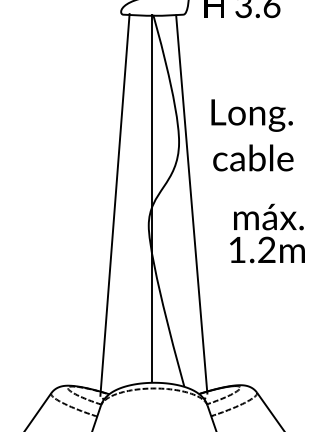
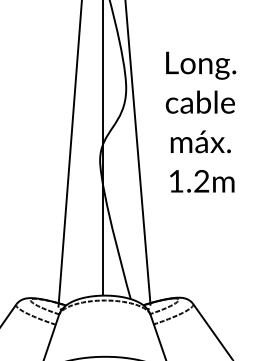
text: (251, 115) -> (200, 65), moved
text: (253, 157) -> (200, 101), moved
text: (268, 216) -> (200, 141), moved

